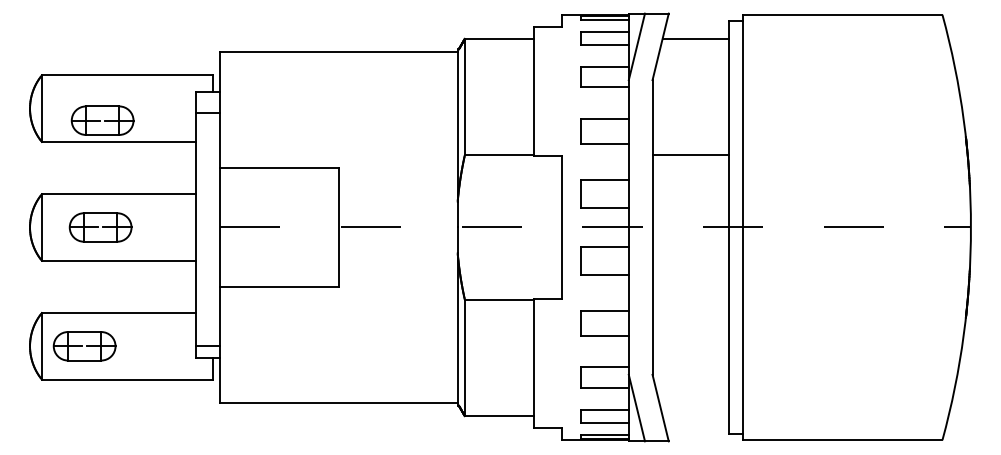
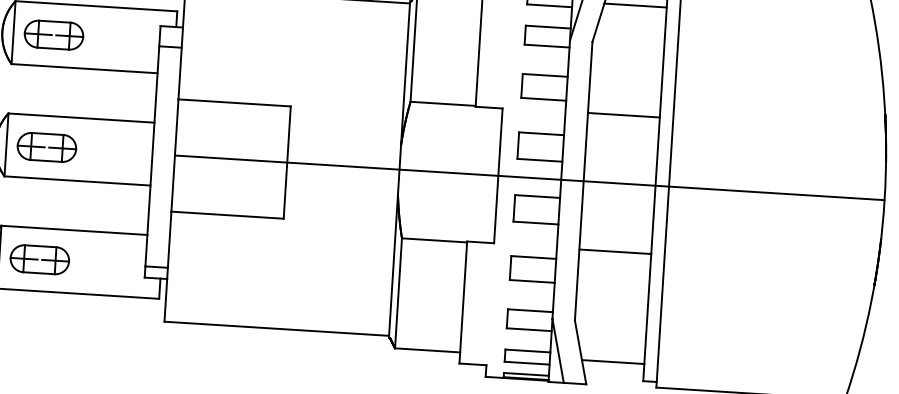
part: (102, 120) -> (53, 34), moved
part: (100, 227) -> (46, 147), moved
line: (596, 227) -> (530, 177), dashed -> solid
line: (690, 299) -> (615, 251), added
line: (695, 416) -> (613, 362), added

